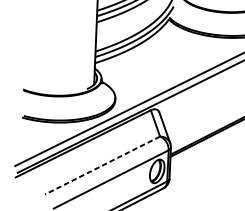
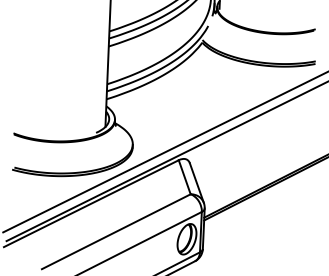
line: (101, 165) -> (115, 231), dashed -> solid

